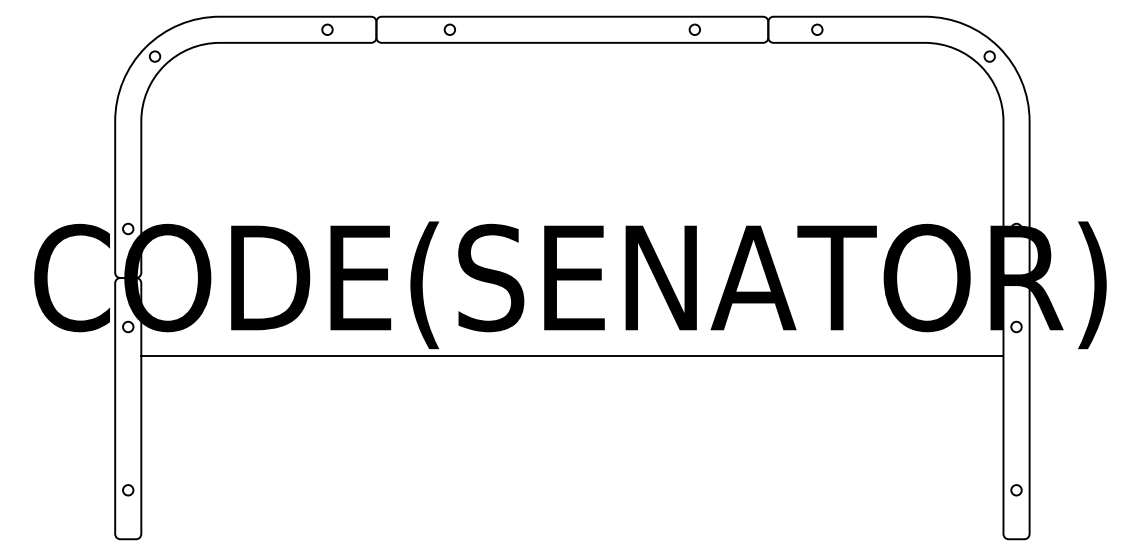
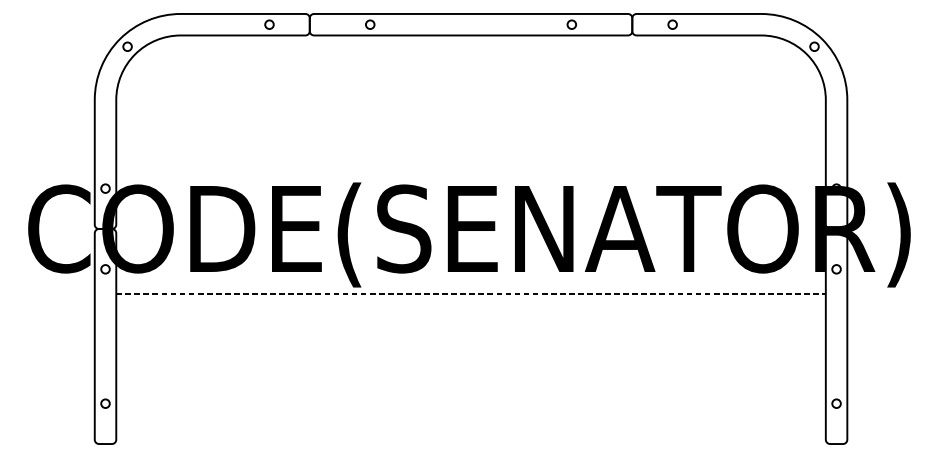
line: (572, 356) -> (471, 293), solid -> dashed

